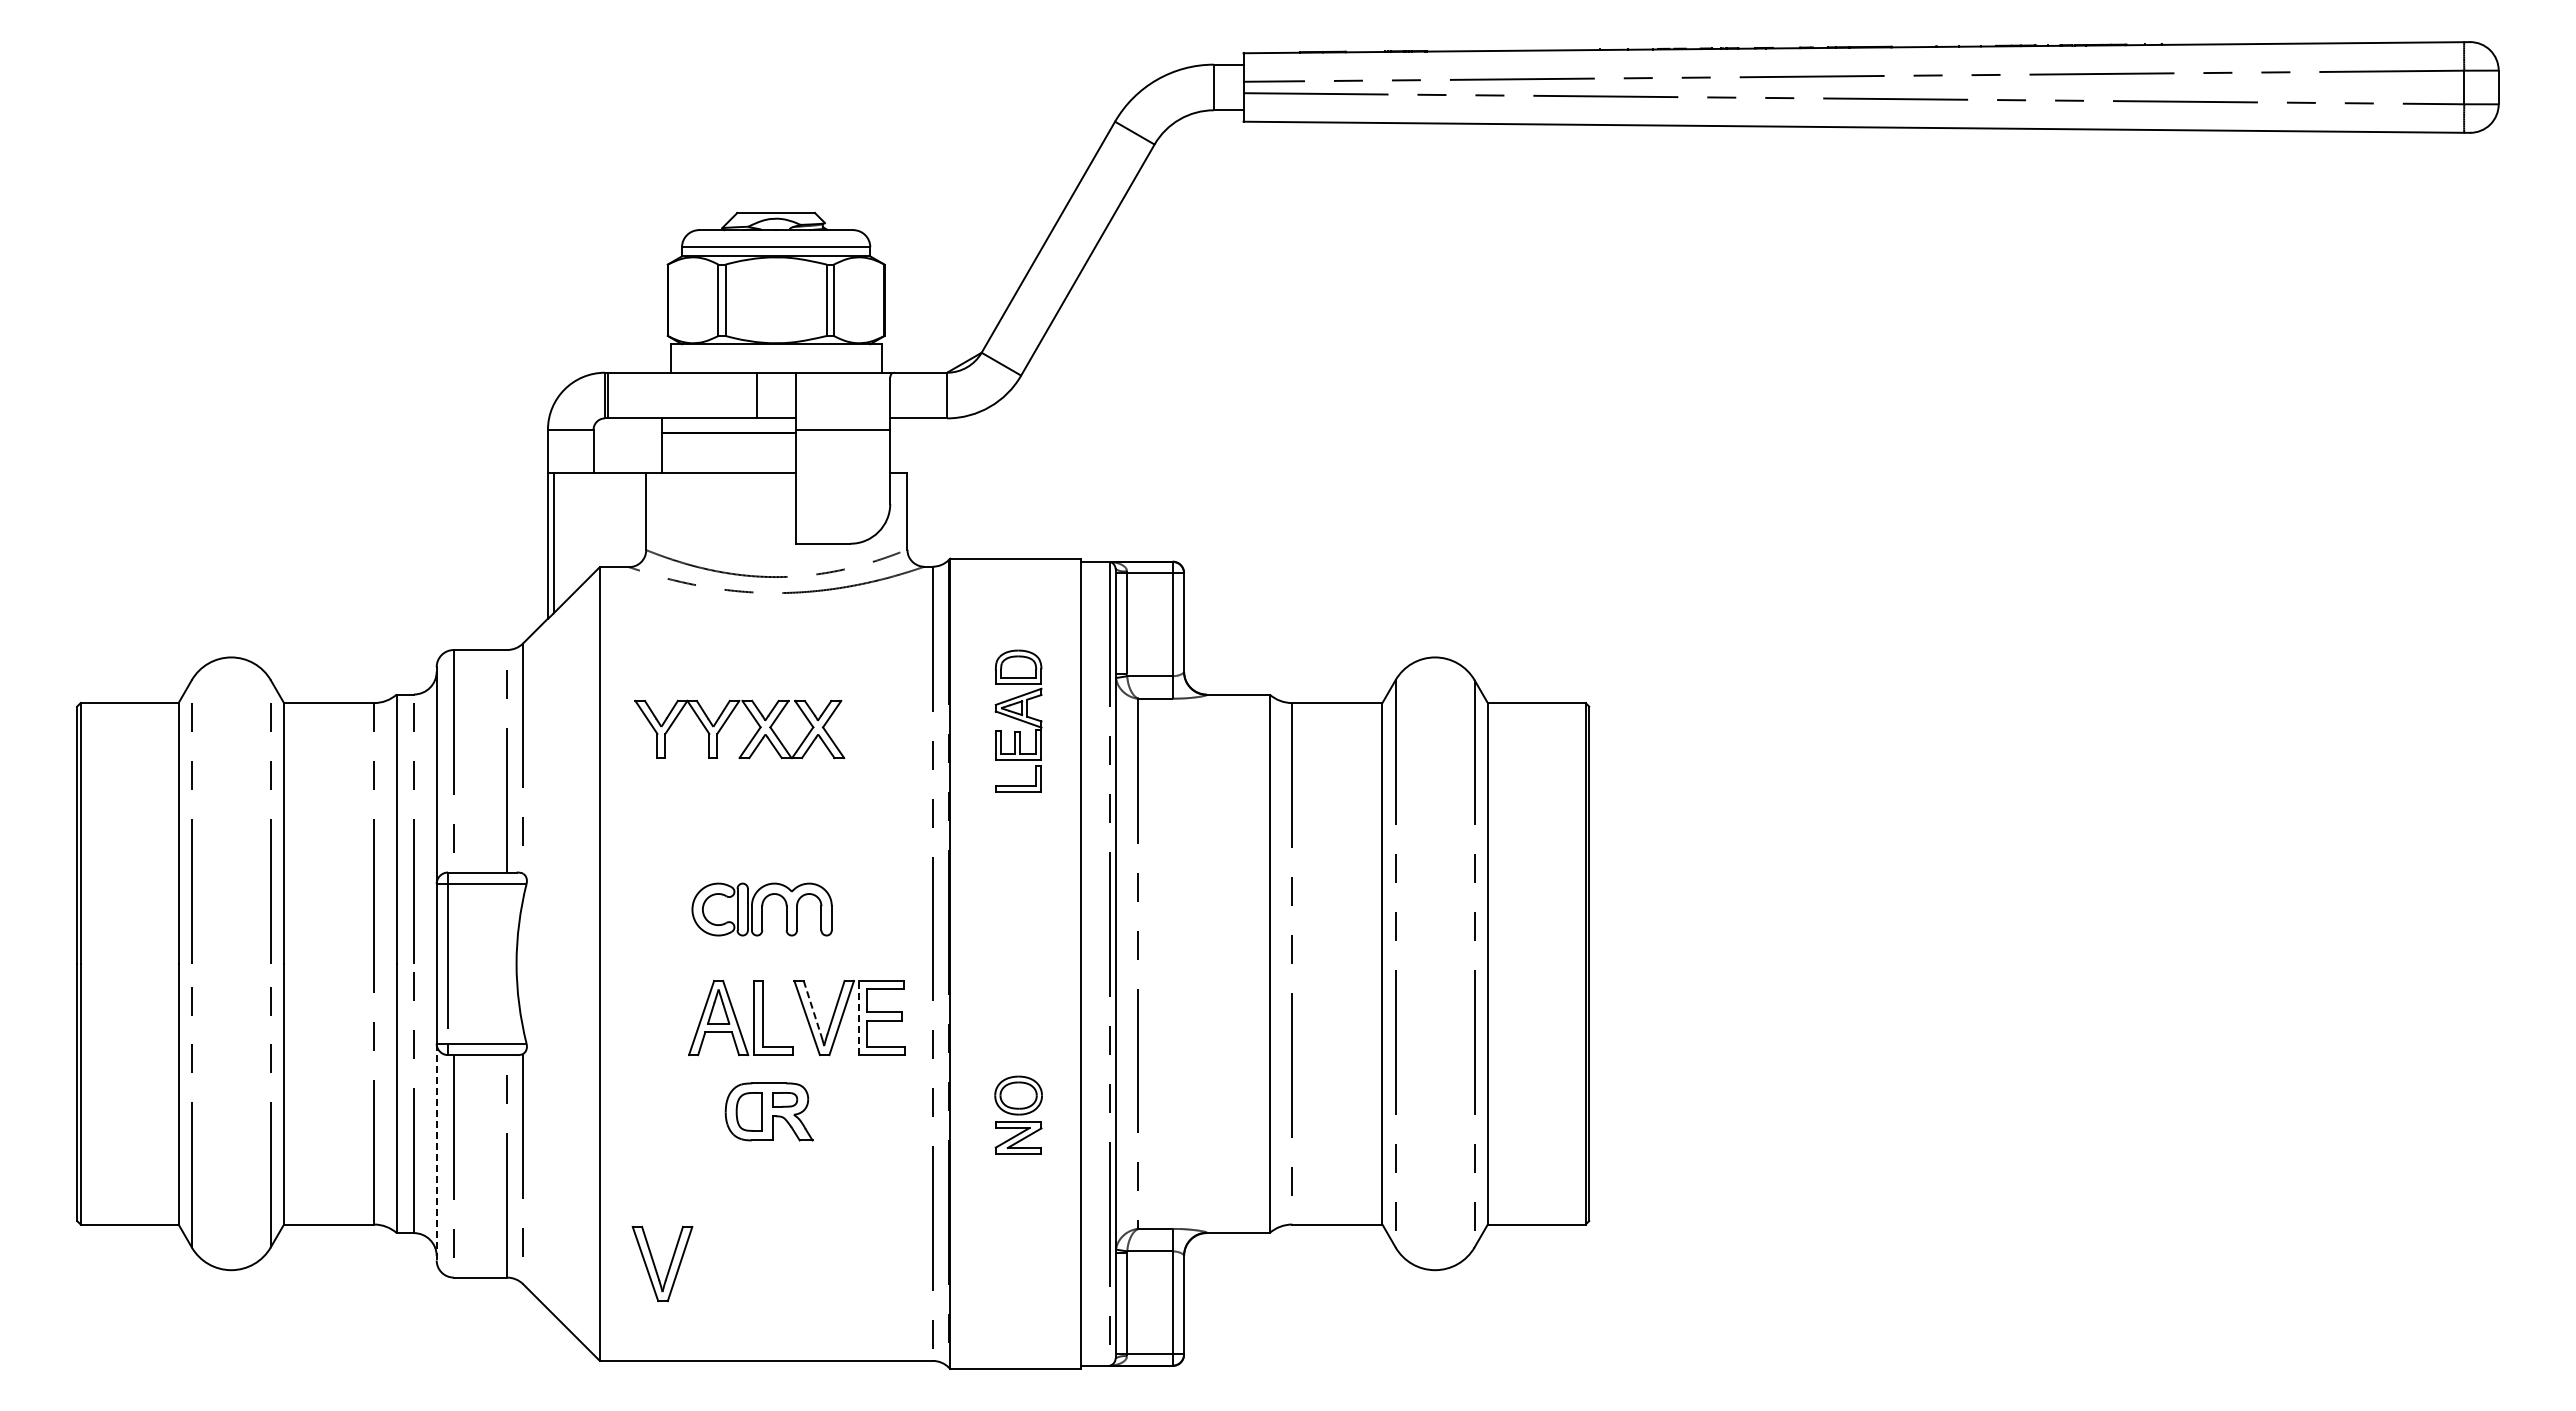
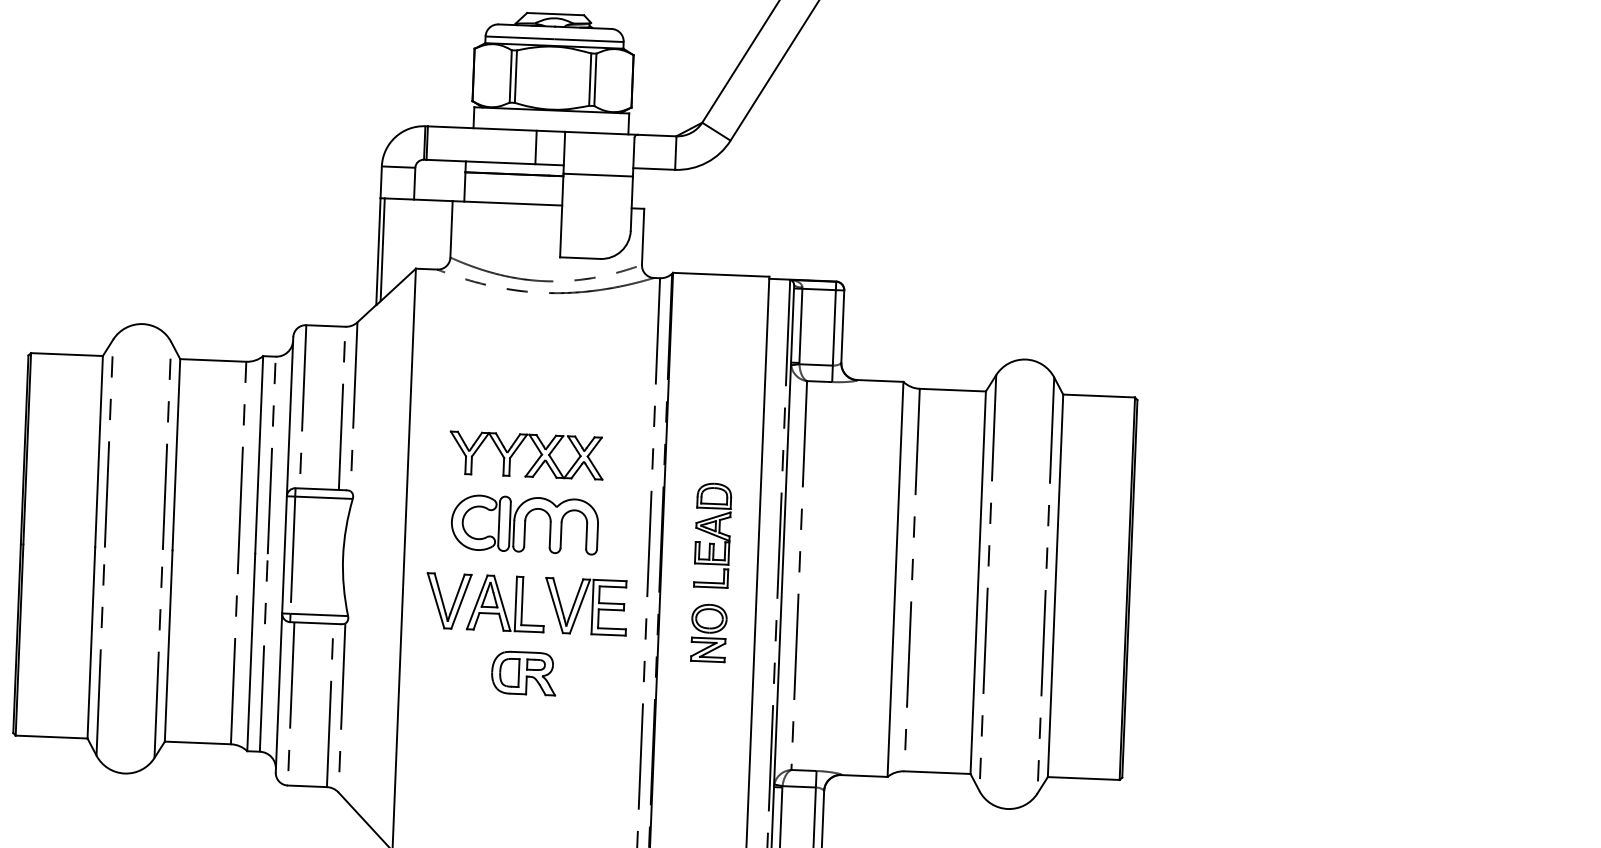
part: (1018, 720) -> (712, 535), moved
part: (726, 722) -> (517, 450), moved
part: (761, 909) -> (524, 524), size x1.43
line: (812, 1007) -> (558, 597), dashed -> solid
line: (858, 1017) -> (592, 606), dashed -> solid
part: (1018, 1114) -> (708, 632), moved
line: (436, 1152) -> (278, 693), dashed -> solid
part: (655, 1264) -> (443, 601), moved

